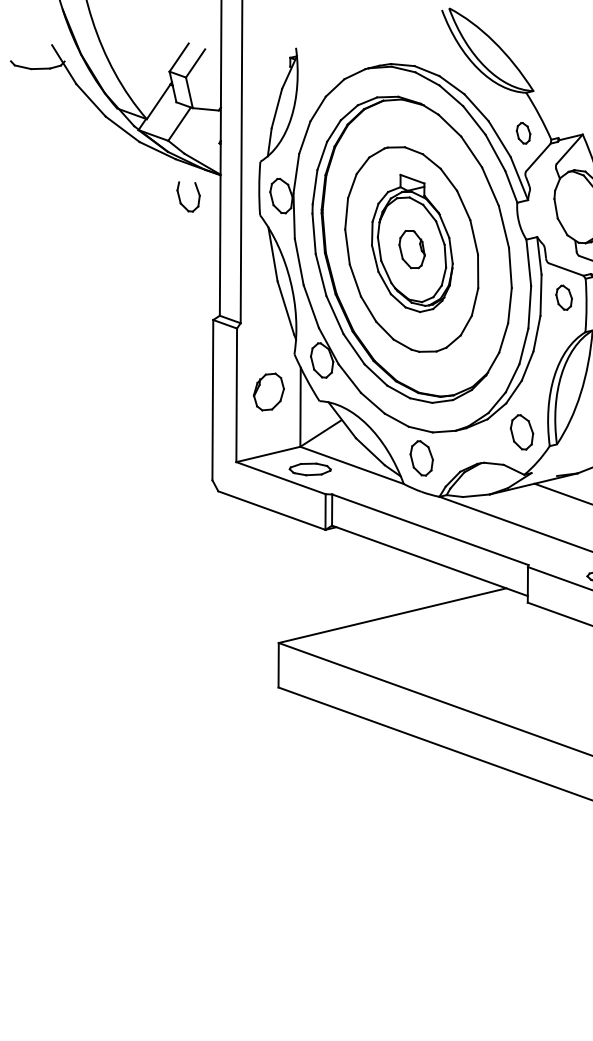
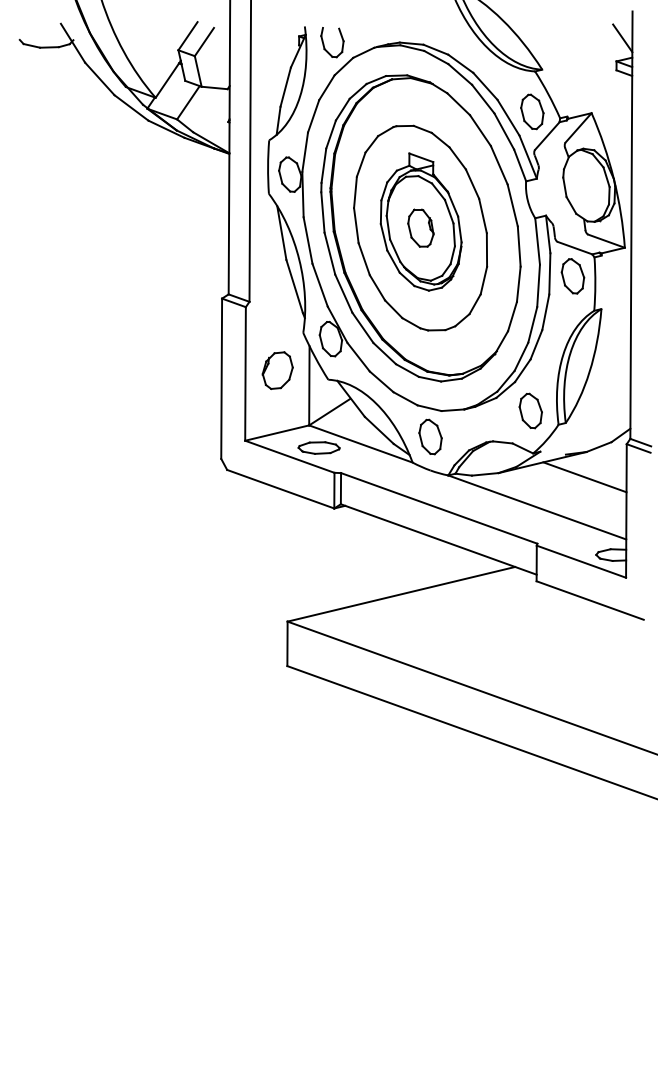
part: (523, 132) -> (532, 111), size x1.67
part: (180, 197) -> (324, 43), moved
part: (563, 297) -> (572, 276), size x1.43

